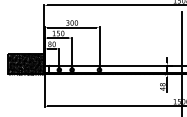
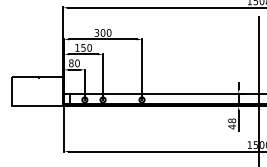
hatch: (26, 64) -> (37, 91), removed

